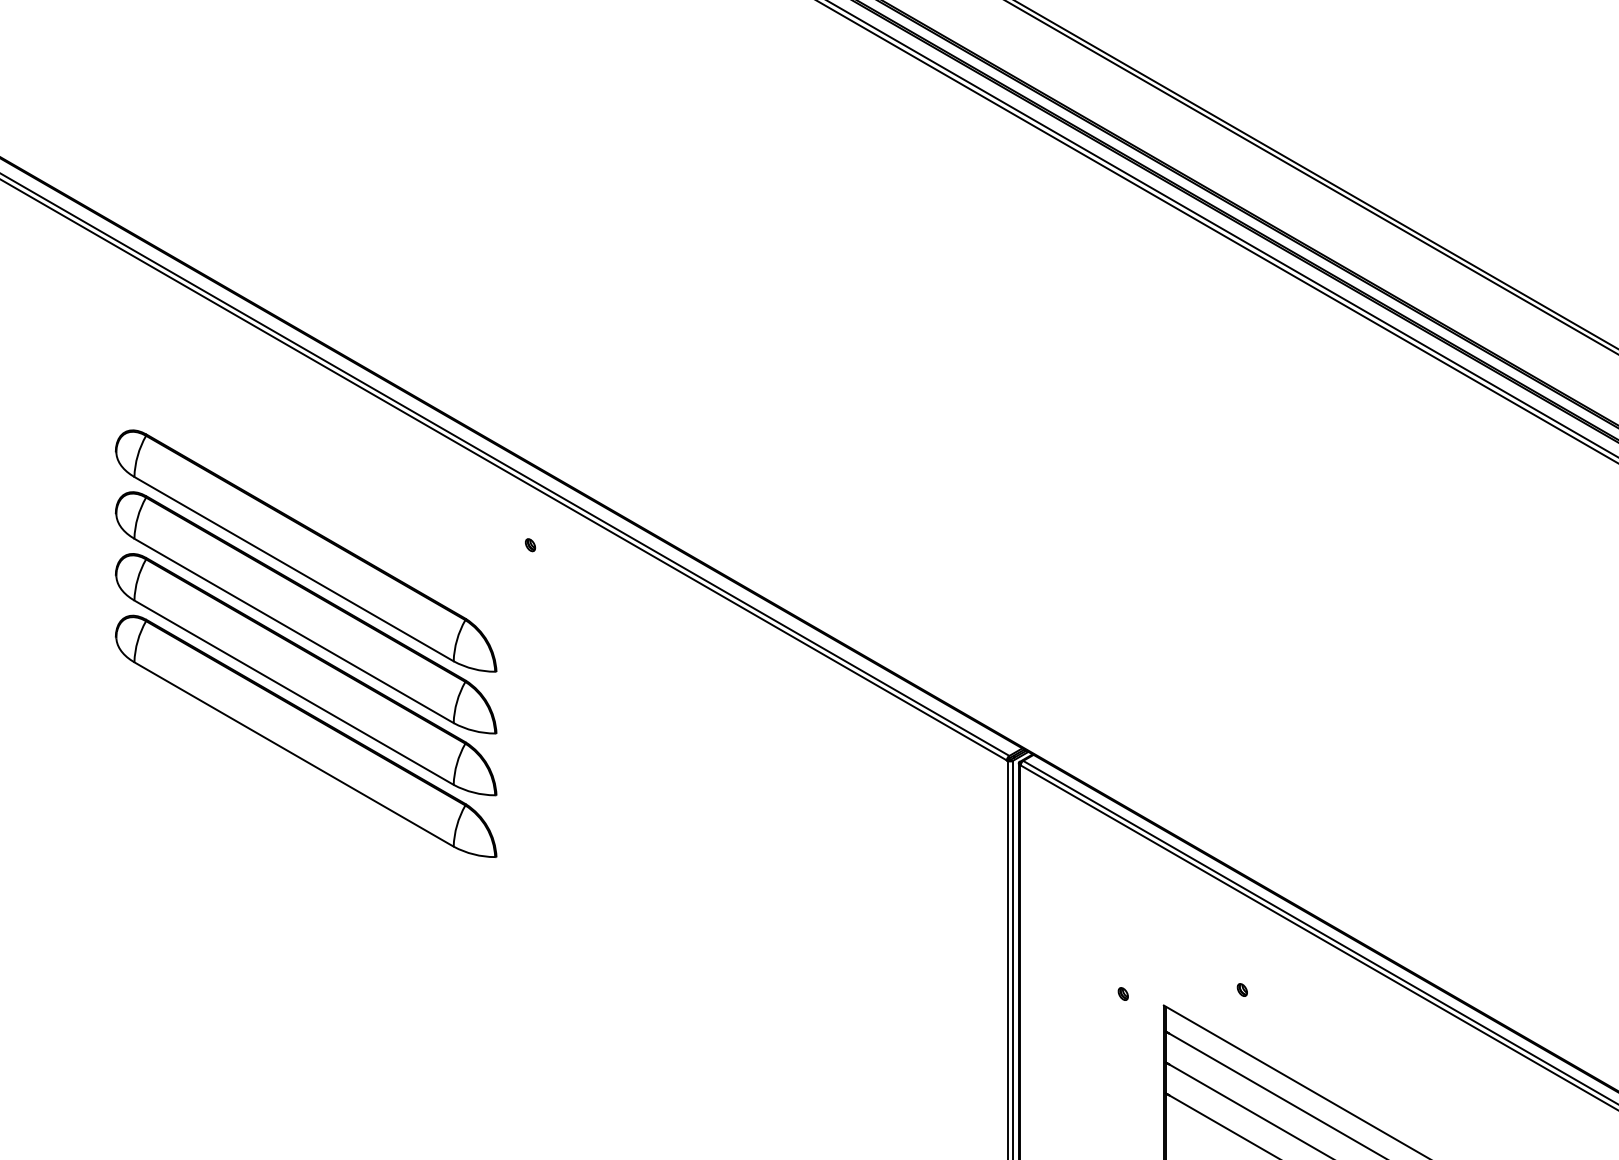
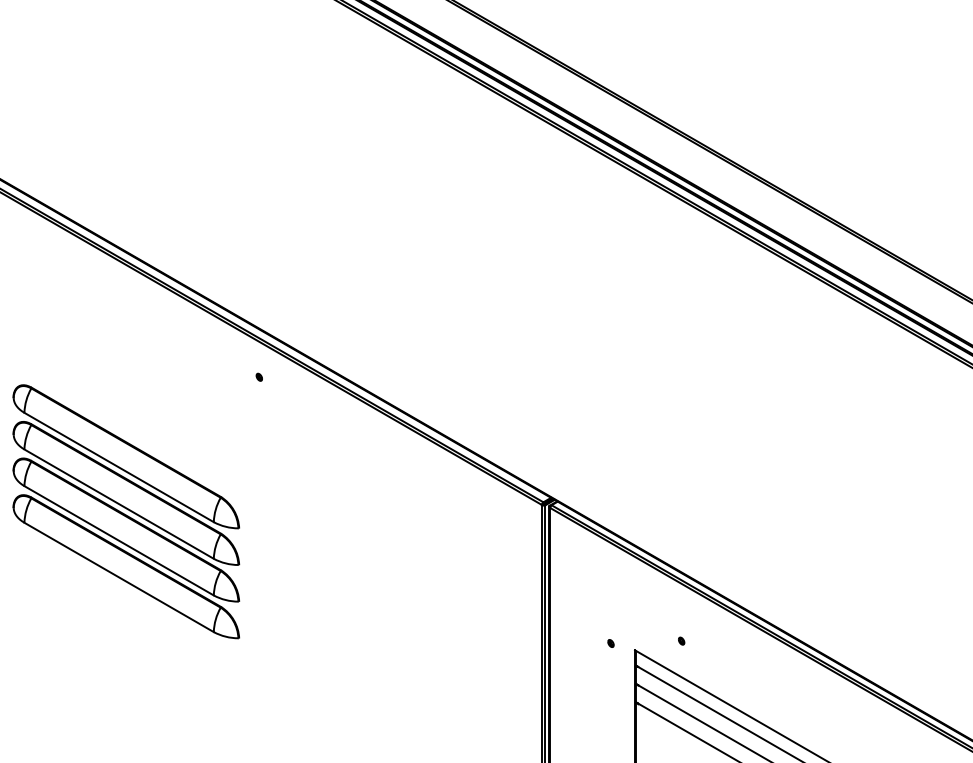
part: (306, 643) -> (126, 511), moved

